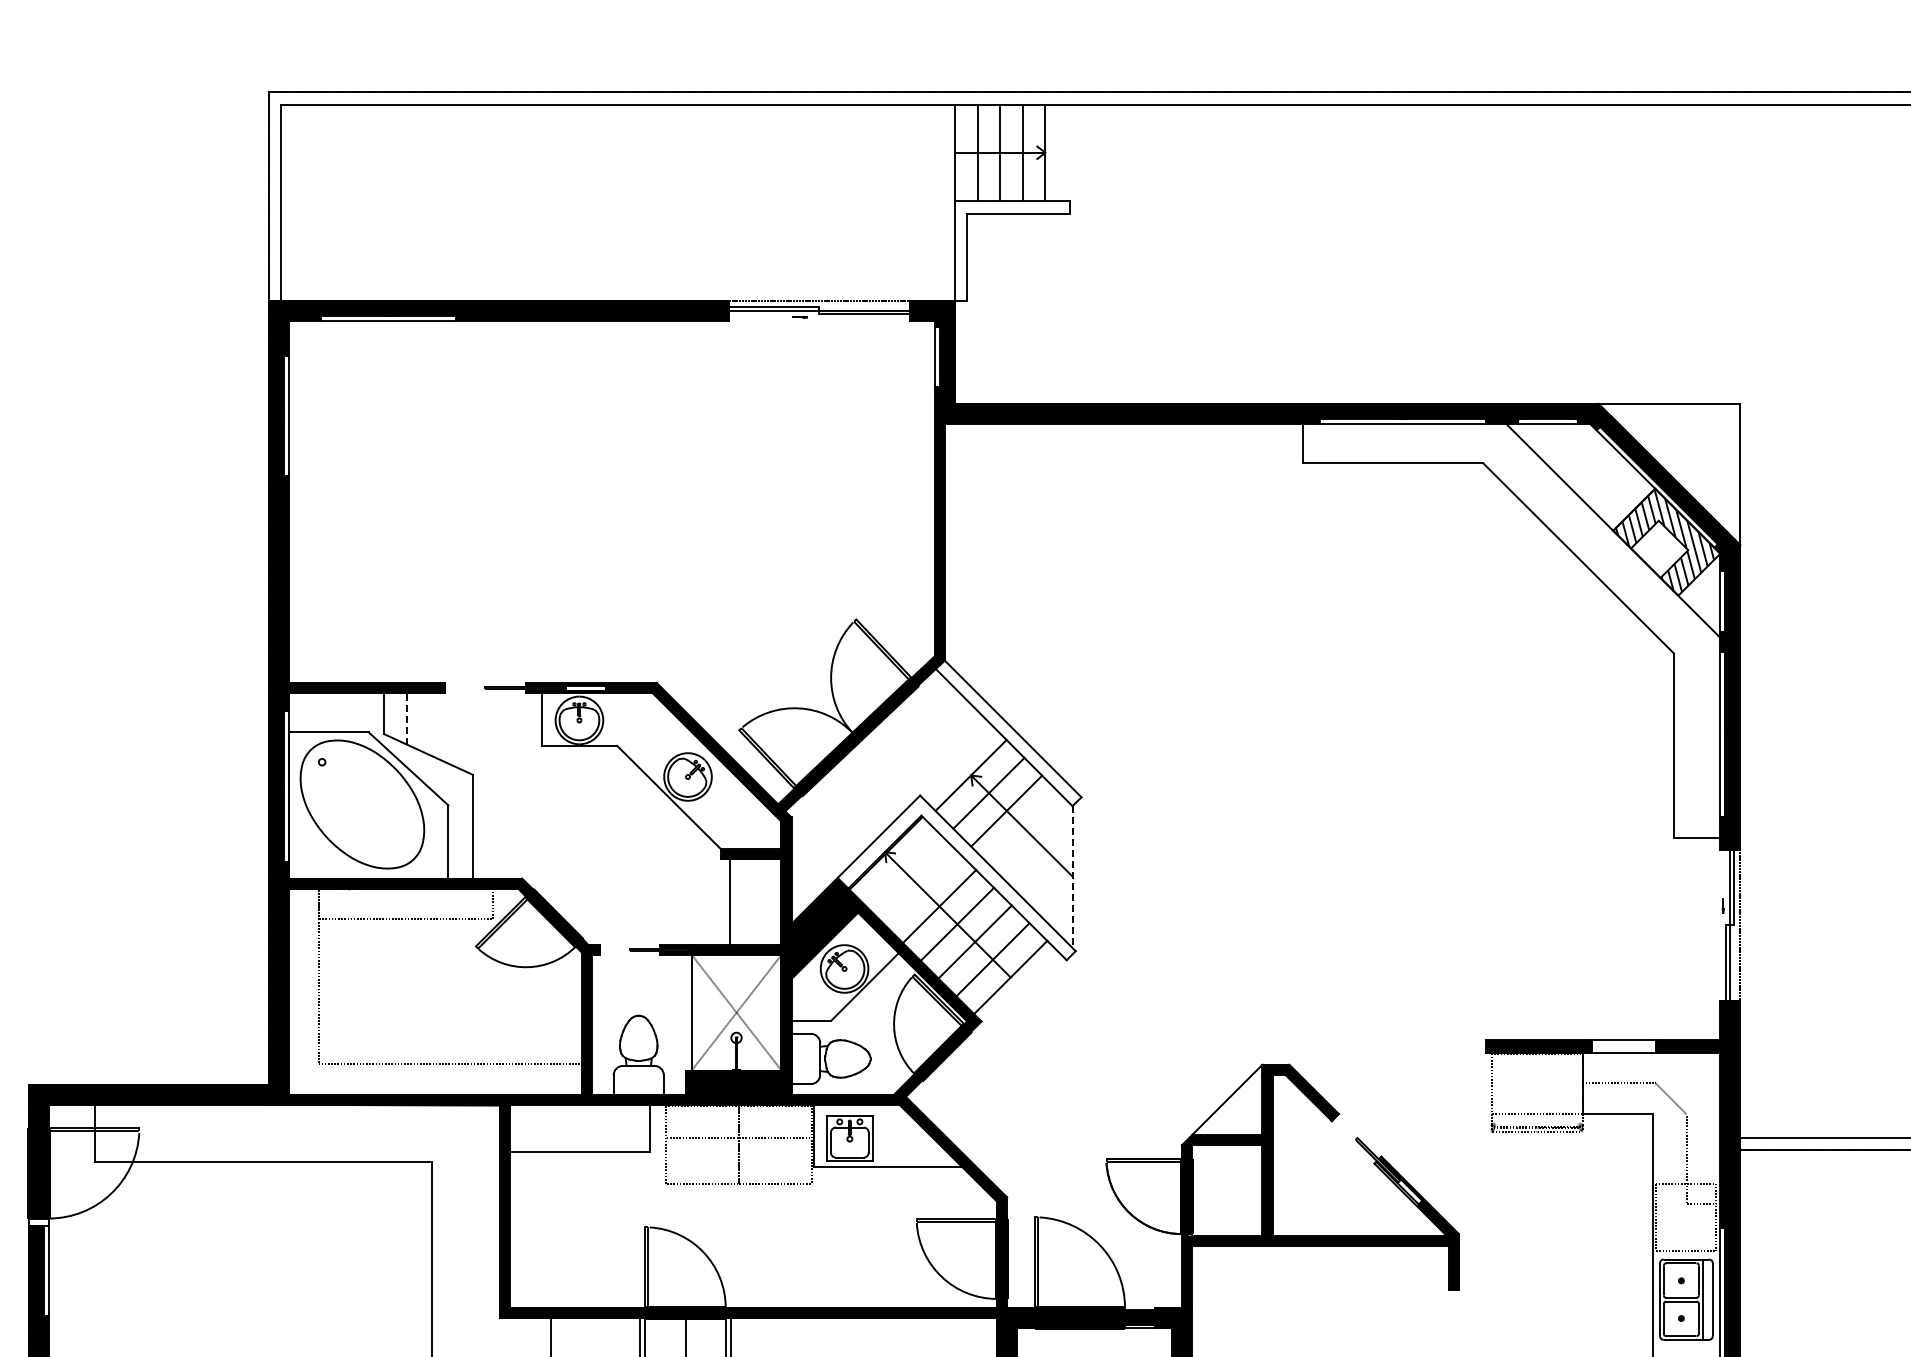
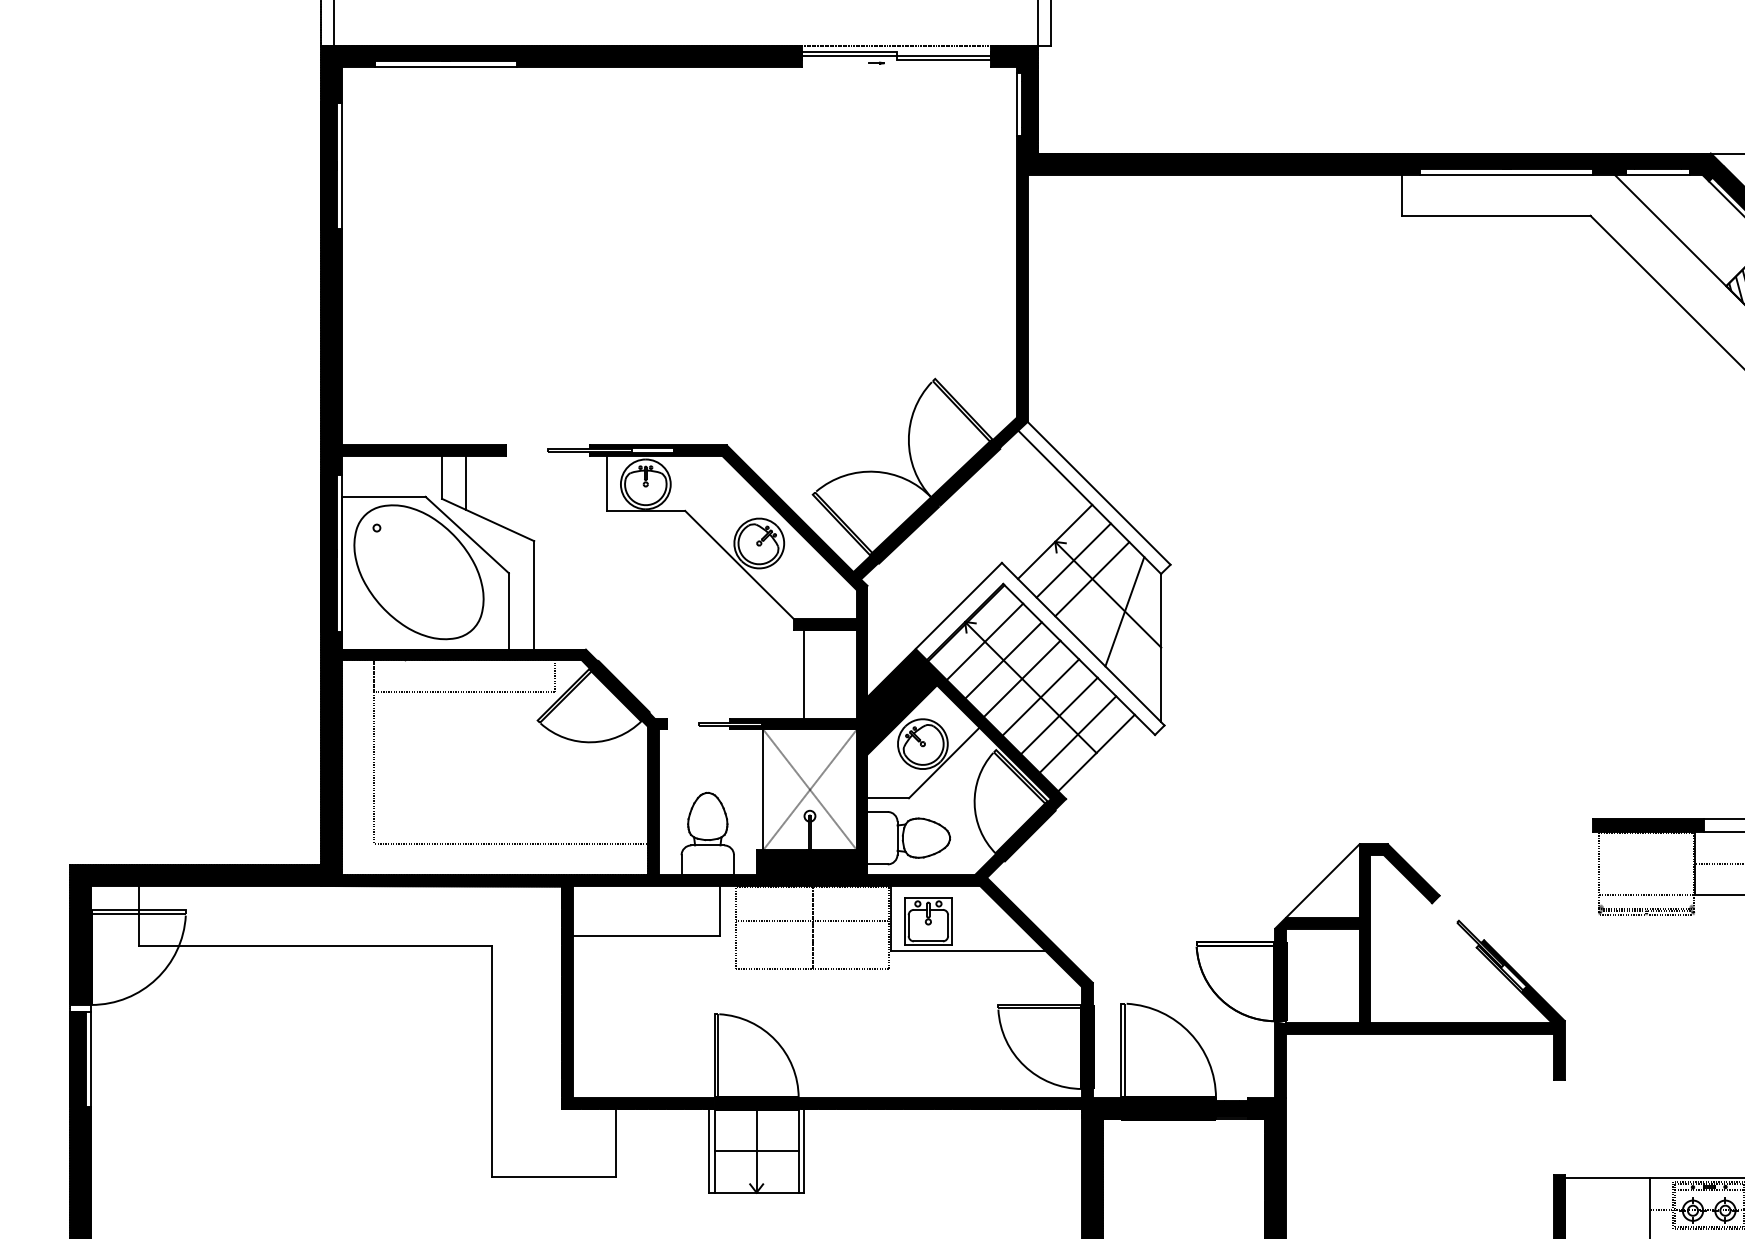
line: (407, 718) -> (466, 482), dashed -> solid
line: (1037, 842) -> (1124, 611), added
line: (903, 870) -> (984, 641), added
line: (1072, 877) -> (1161, 648), dashed -> solid
line: (921, 888) -> (1003, 660), added

